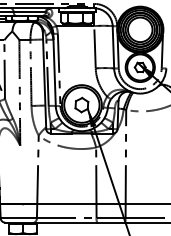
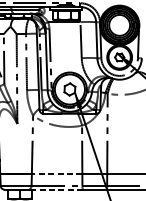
line: (66, 204) -> (56, 174), solid -> dashed
line: (65, 222) -> (55, 189), solid -> dashed

